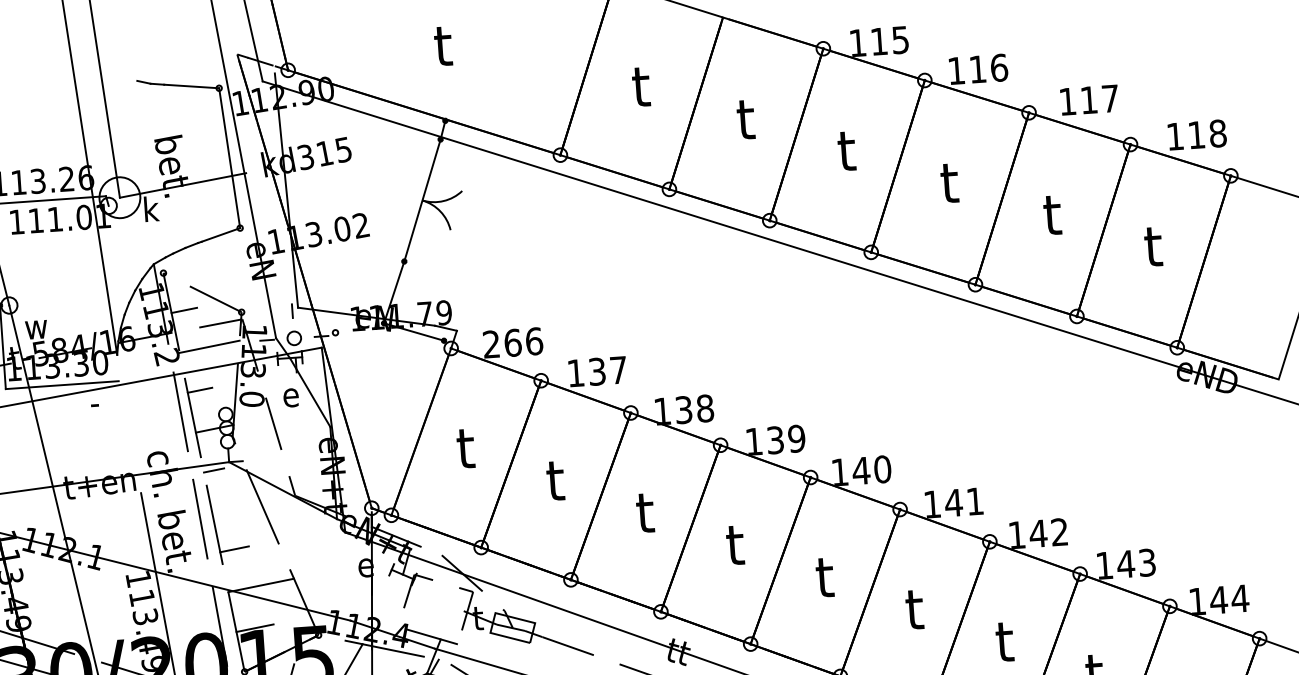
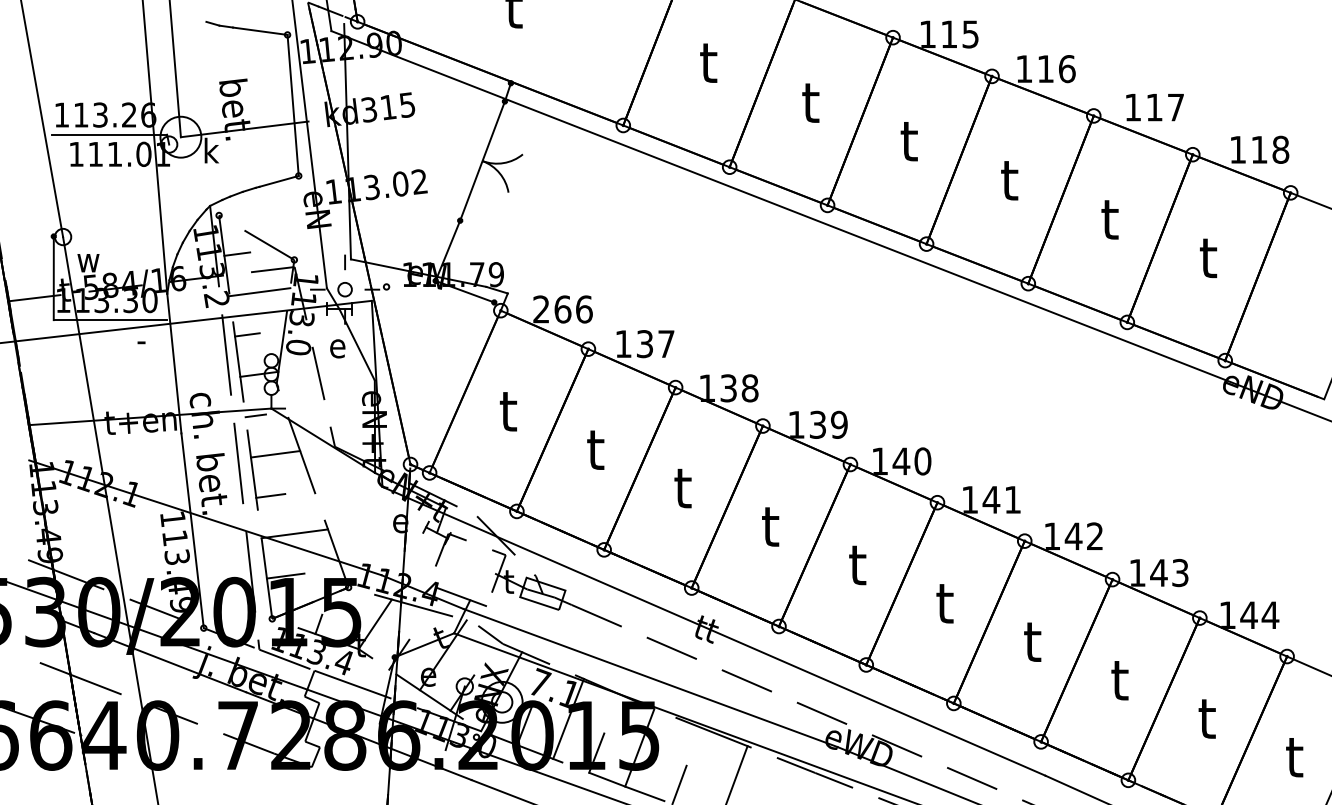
line: (129, 423) -> (174, 363), added
line: (236, 507) -> (275, 454), added

